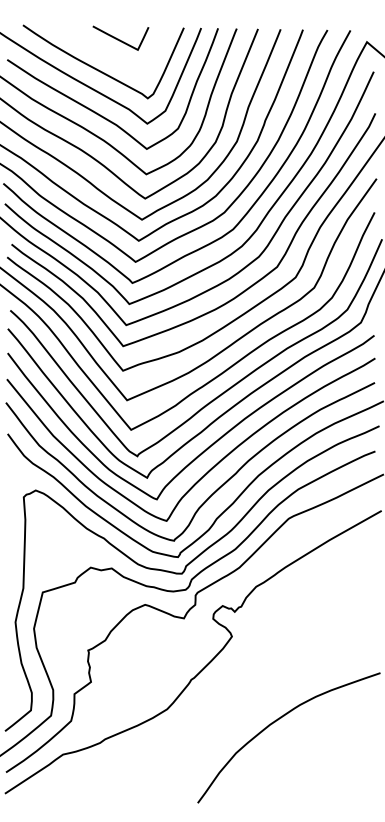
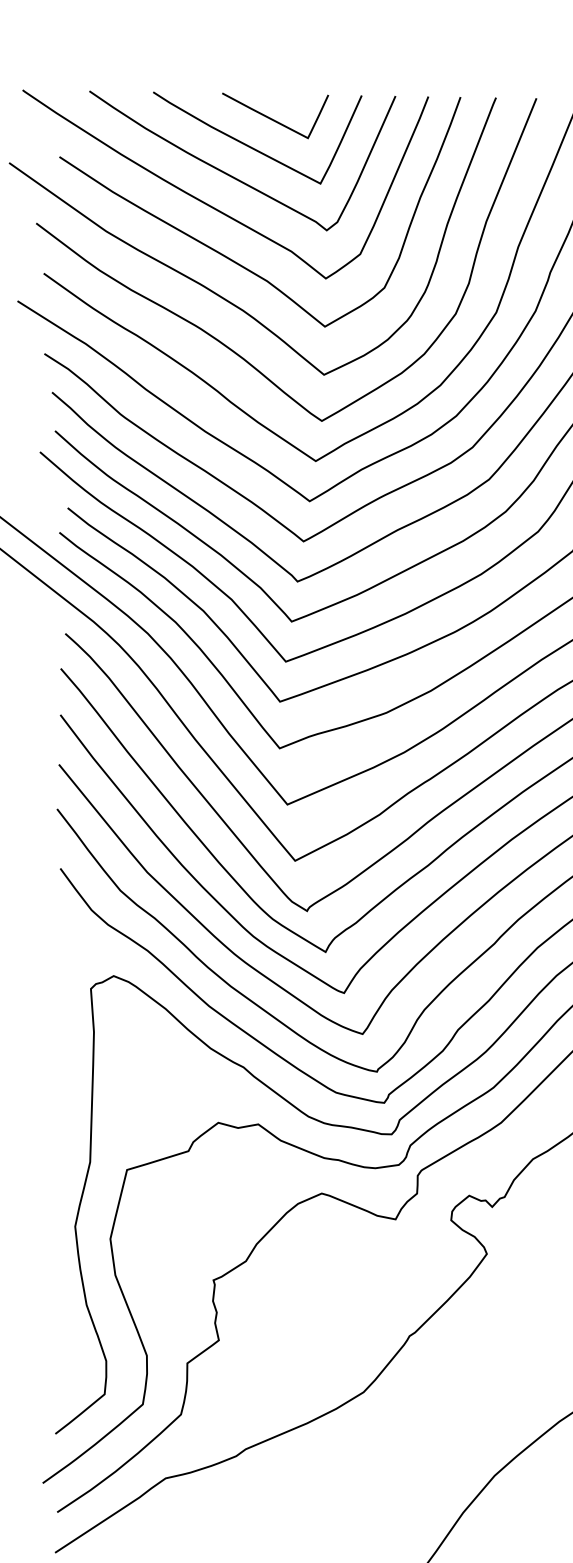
curve: (109, 54) -> (253, 146), added

